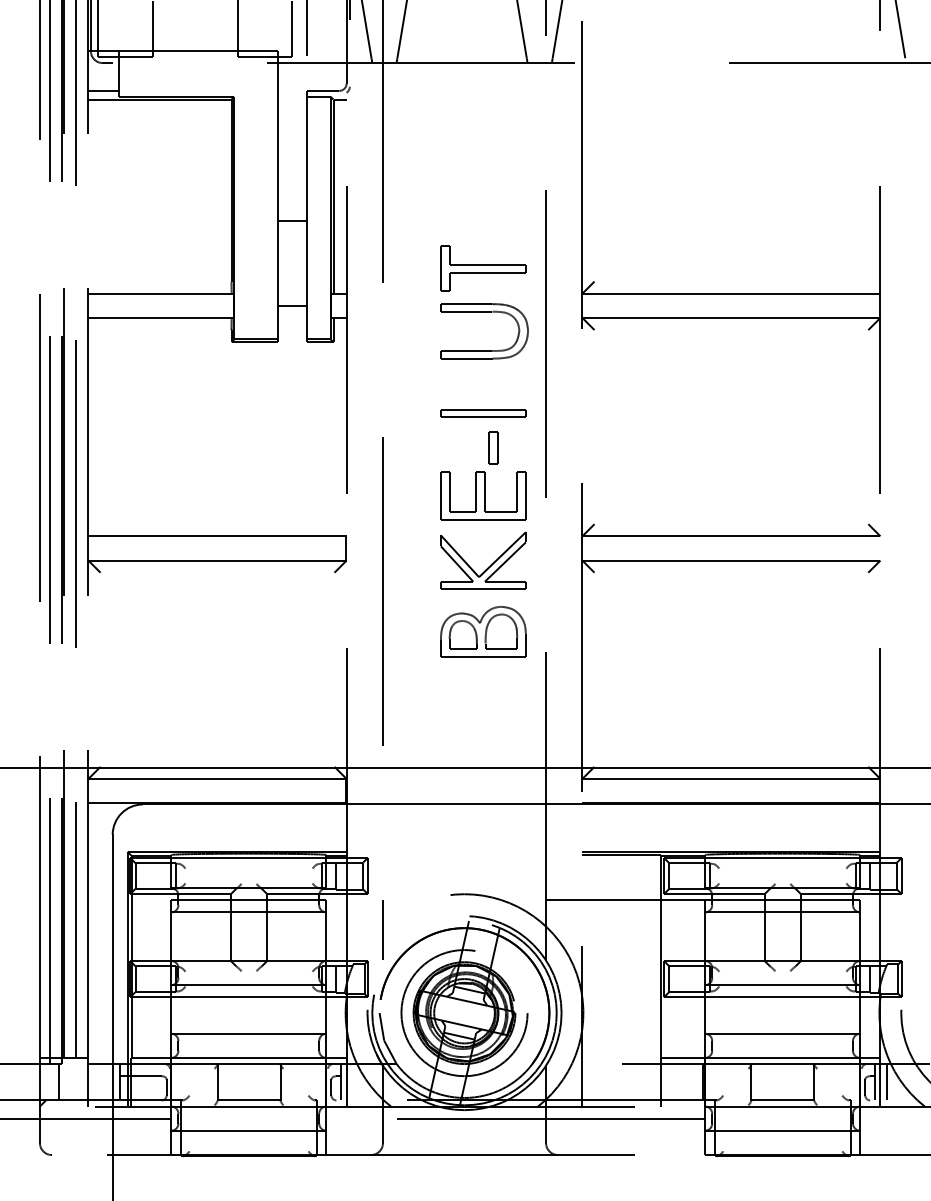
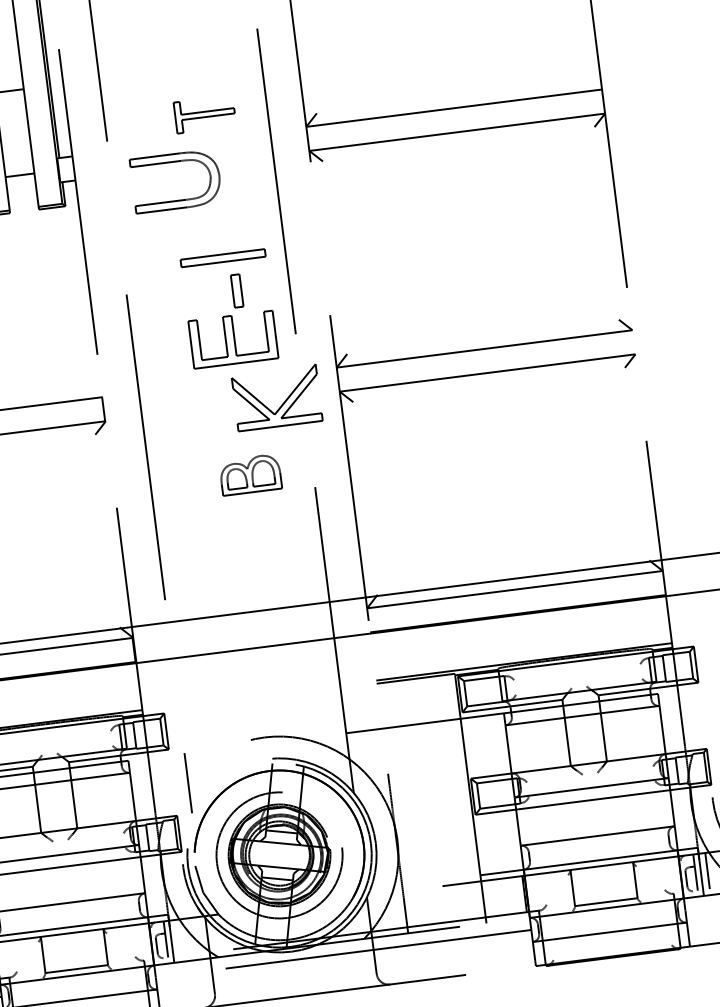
part: (483, 268) -> (205, 114), size x0.7
part: (484, 312) -> (173, 162), moved
part: (489, 565) -> (283, 401), moved
part: (483, 631) -> (250, 474), size x0.7

